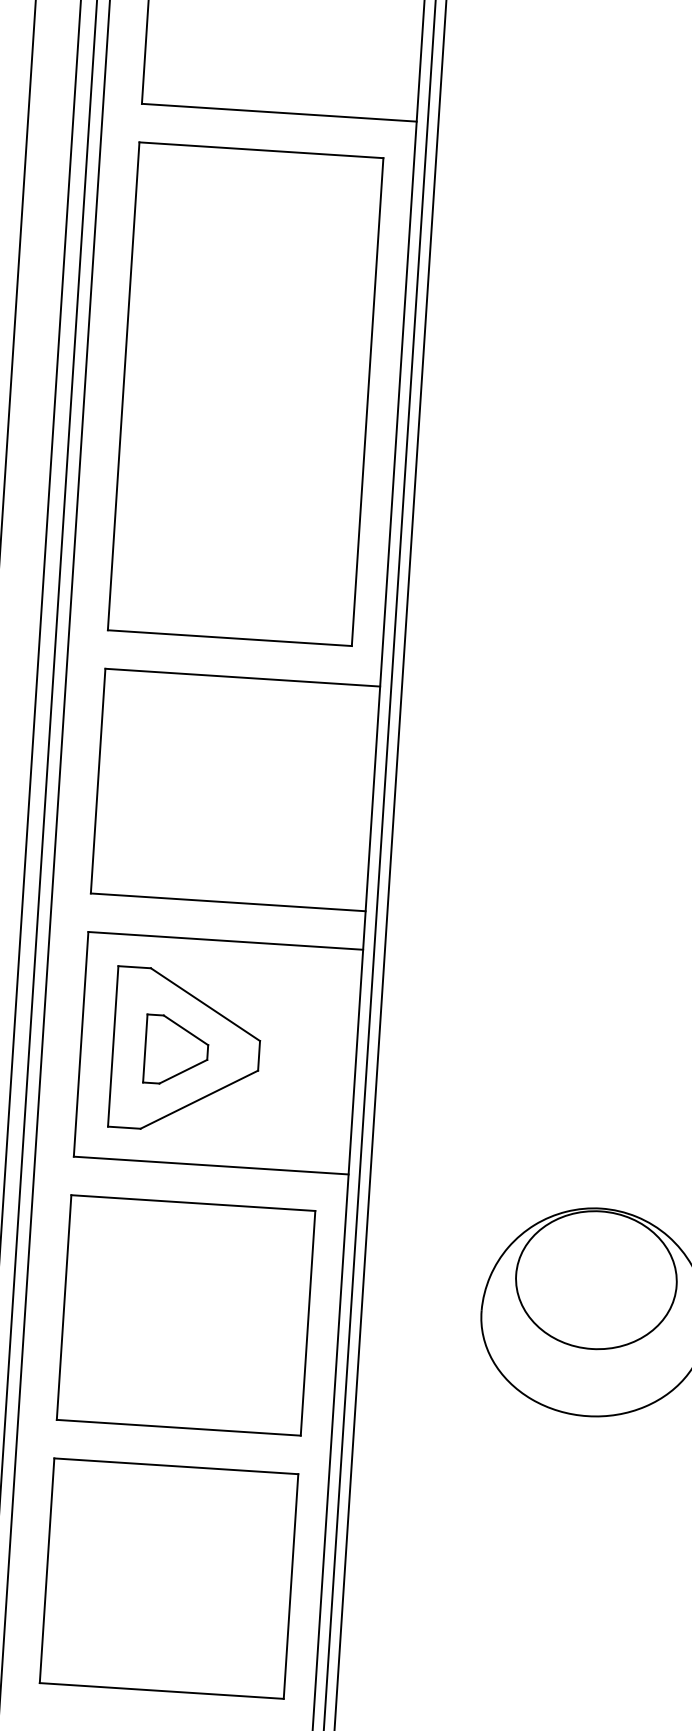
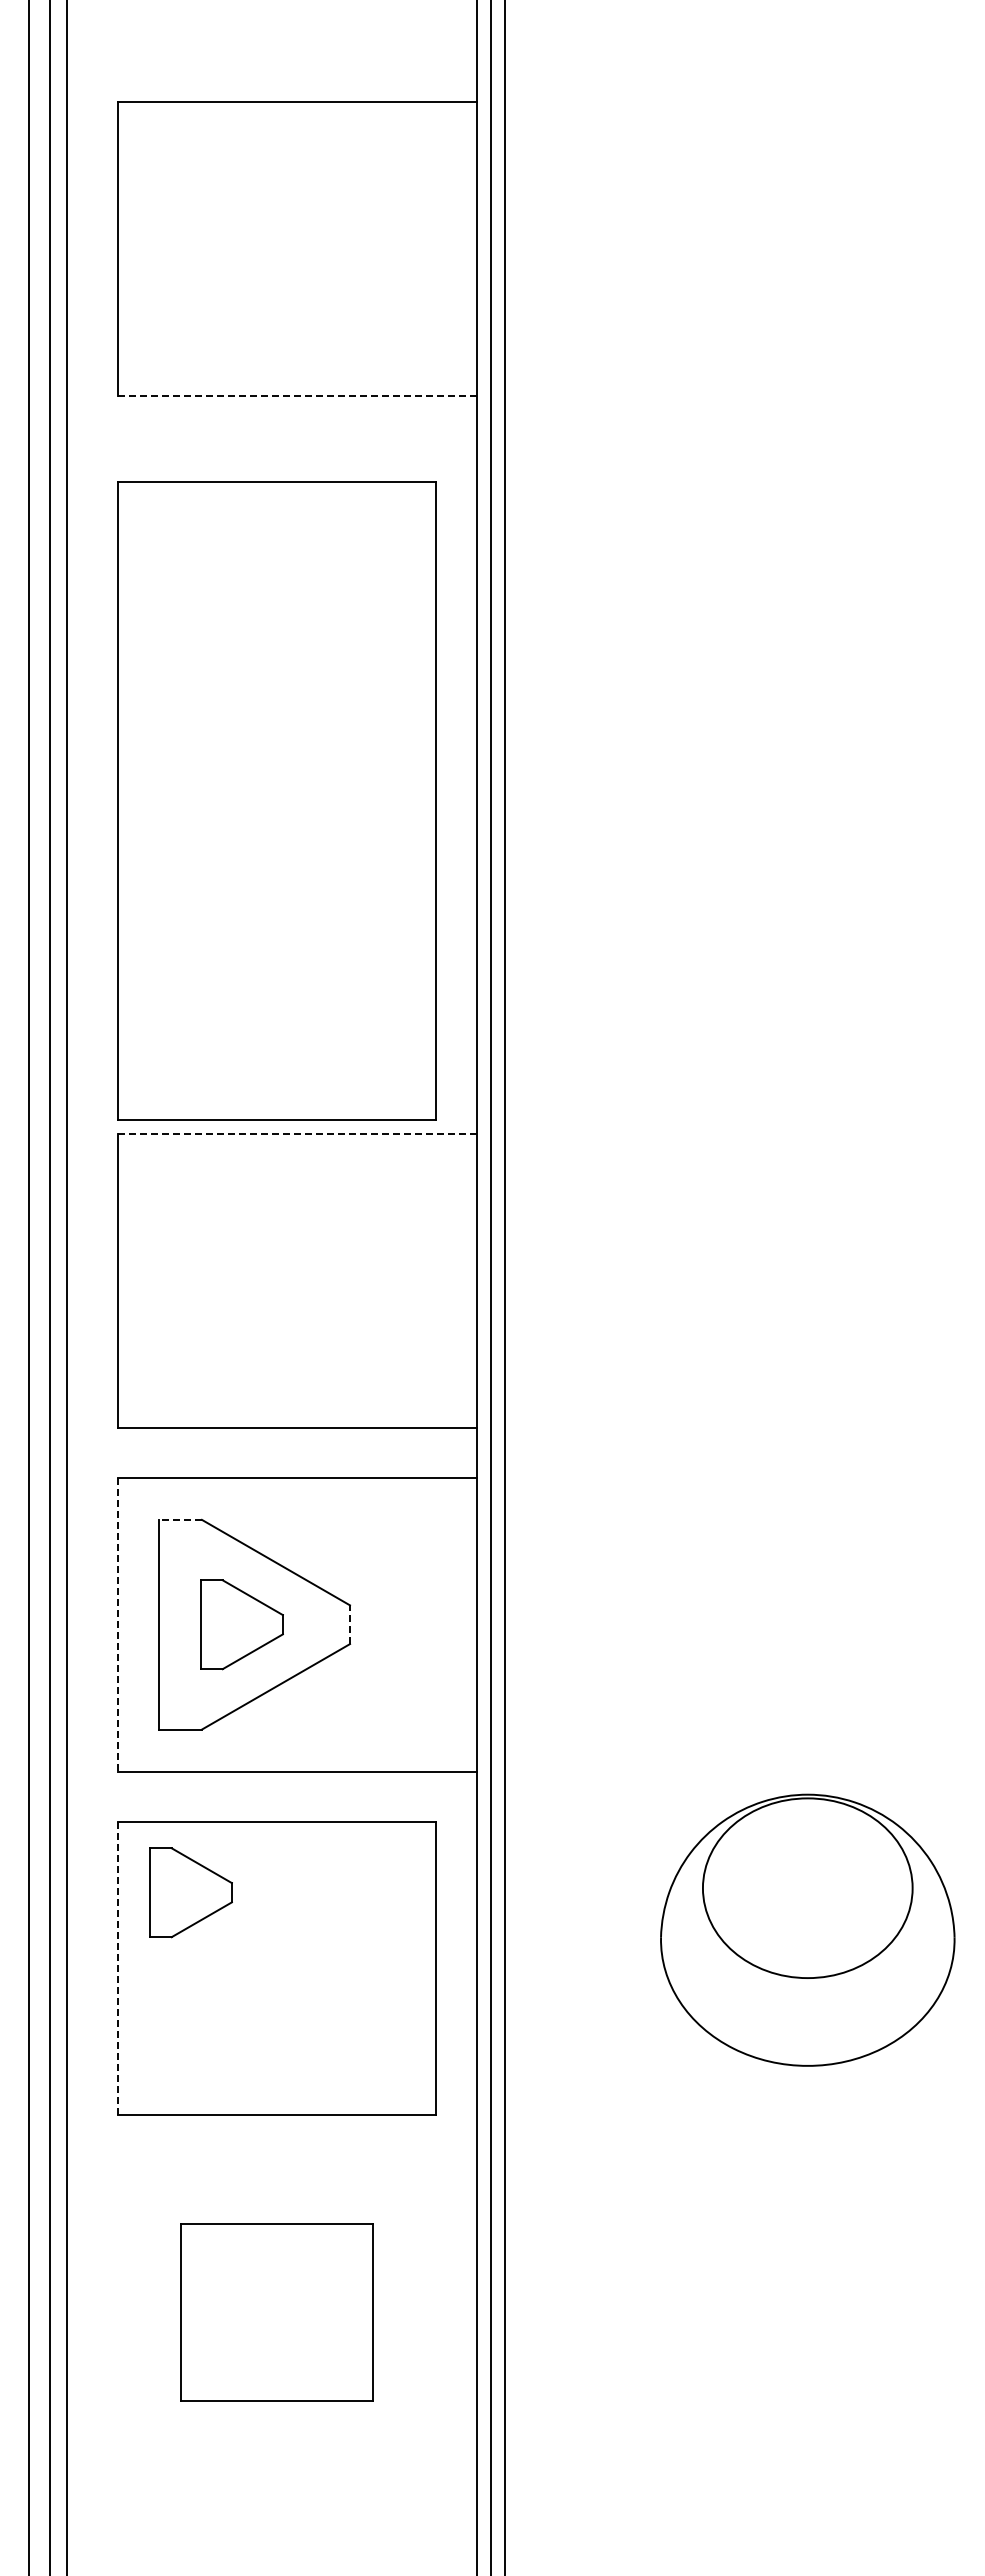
line: (279, 112) -> (297, 395), solid -> dashed
part: (245, 393) -> (276, 800), moved
line: (242, 677) -> (296, 1134), solid -> dashed
line: (134, 966) -> (180, 1519), solid -> dashed
line: (81, 1044) -> (117, 1624), solid -> dashed
line: (259, 1055) -> (350, 1624), solid -> dashed
part: (123, 1252) -> (190, 1892), added
line: (64, 1307) -> (117, 1968), solid -> dashed
part: (168, 1578) -> (276, 2312), size x0.6

